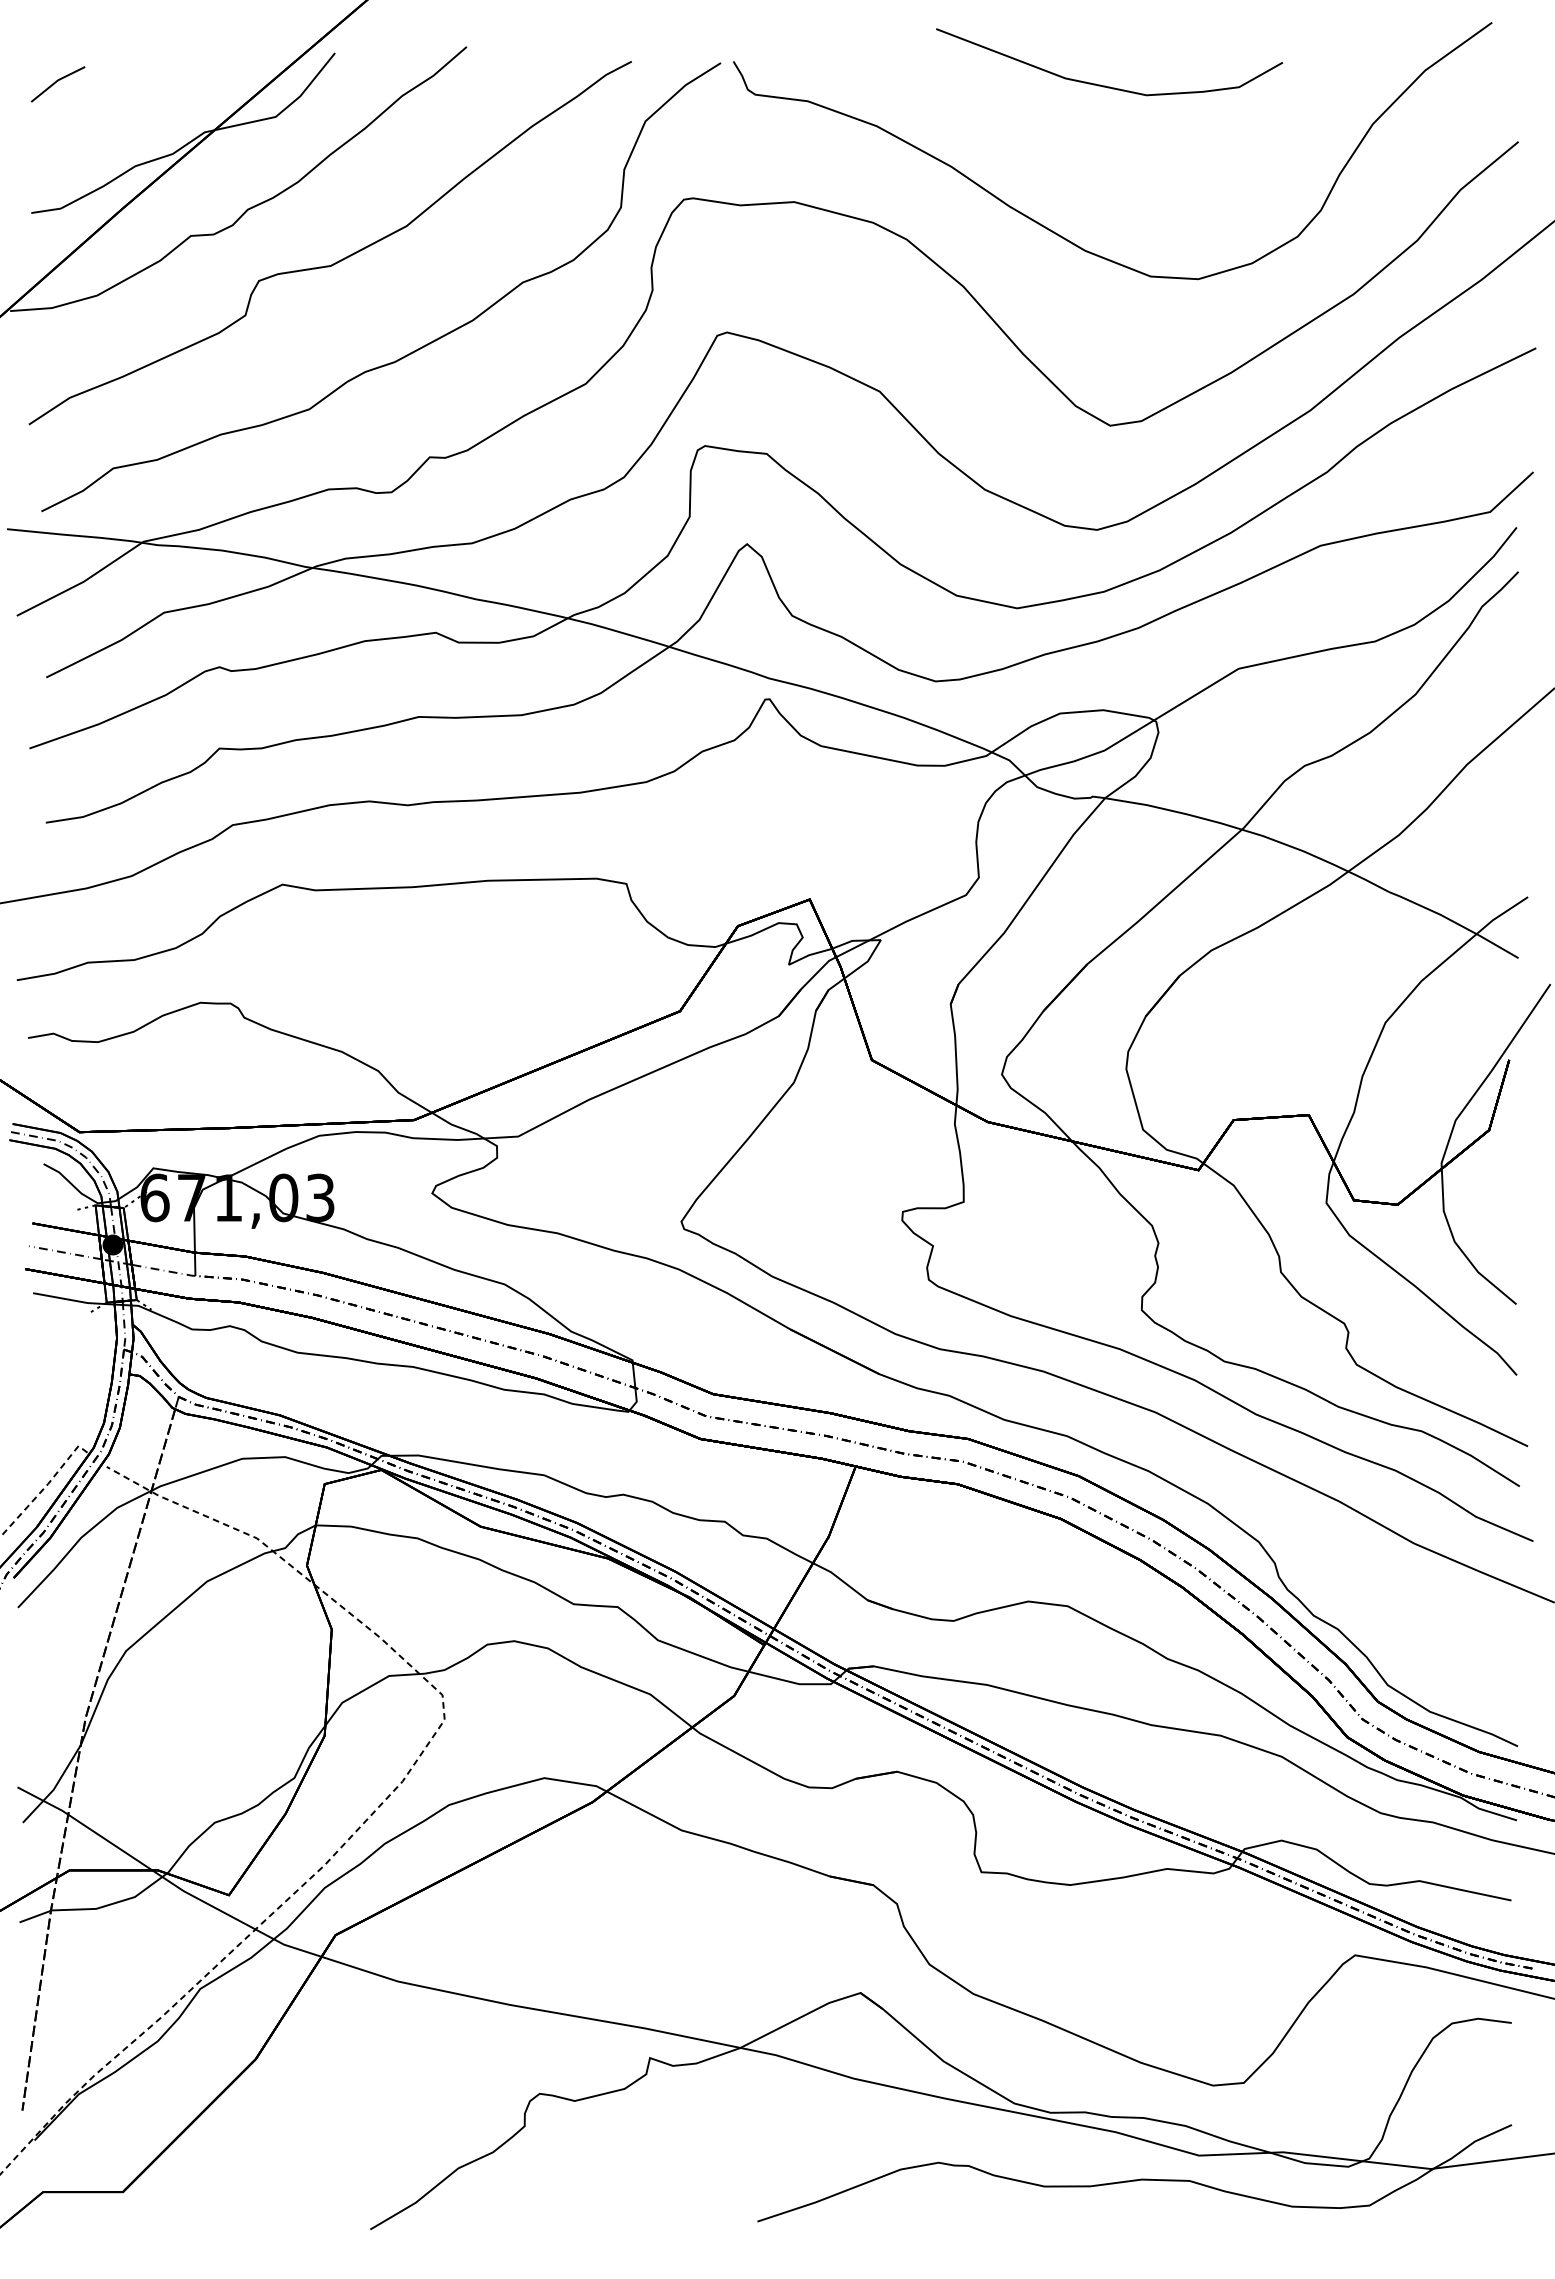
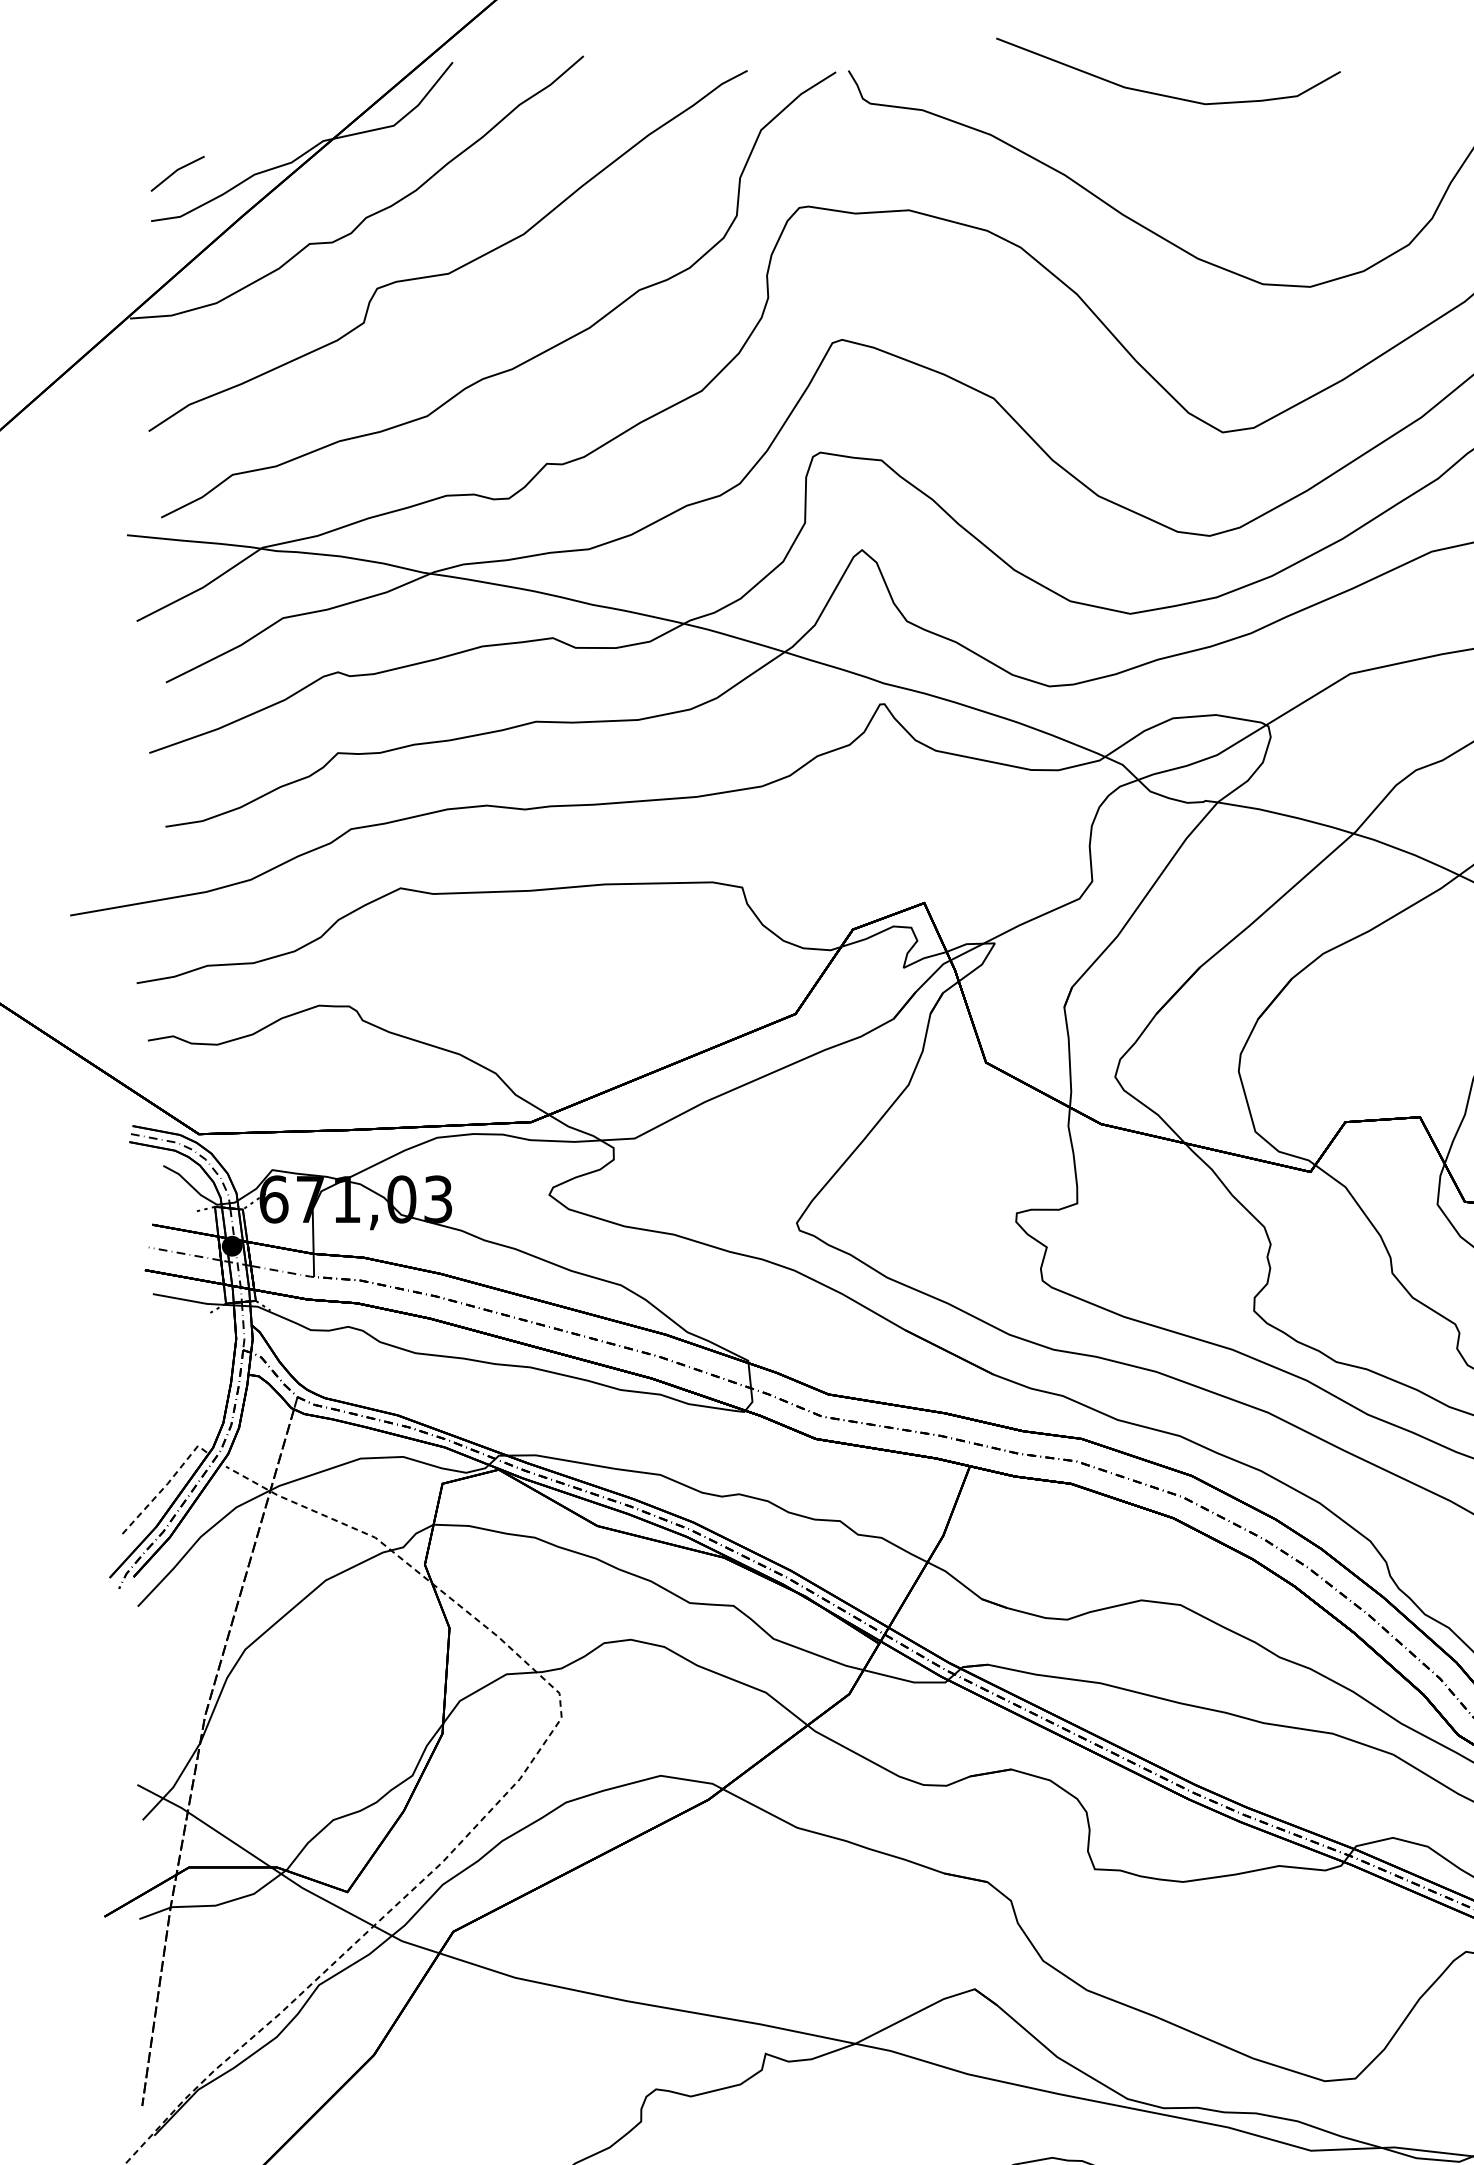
line: (56, 82) -> (176, 171), moved
curve: (1105, 85) -> (1164, 94), moved

